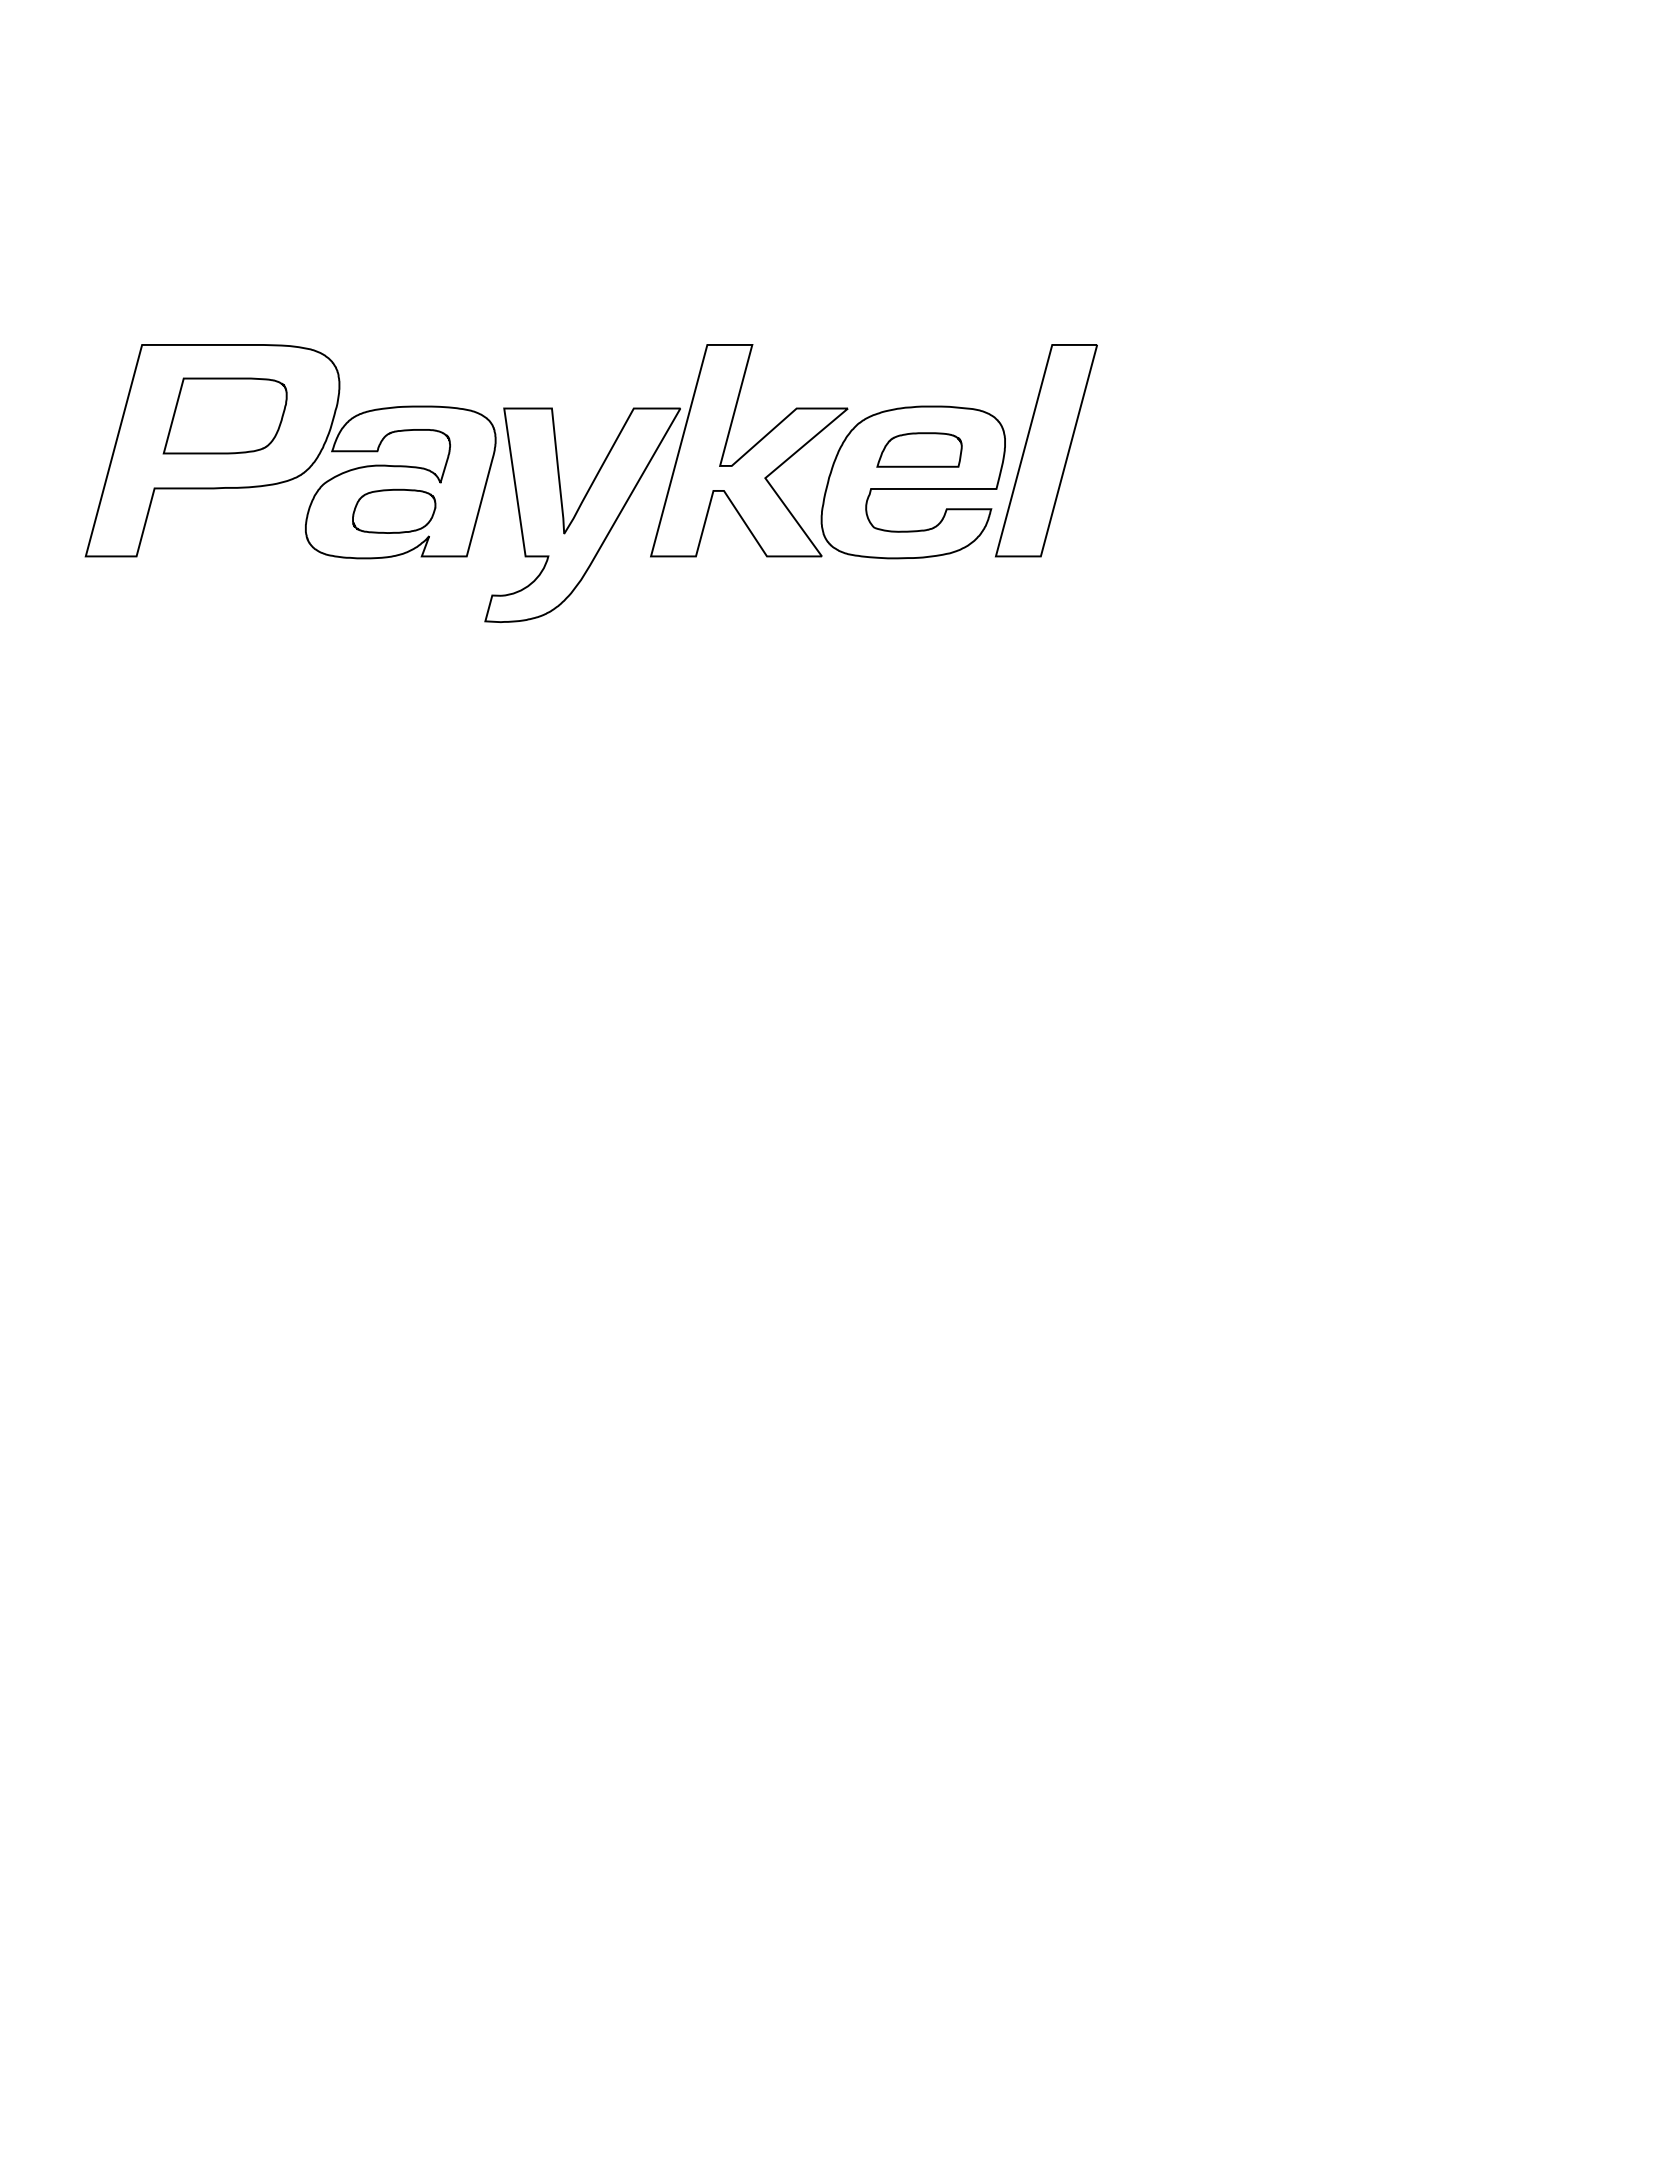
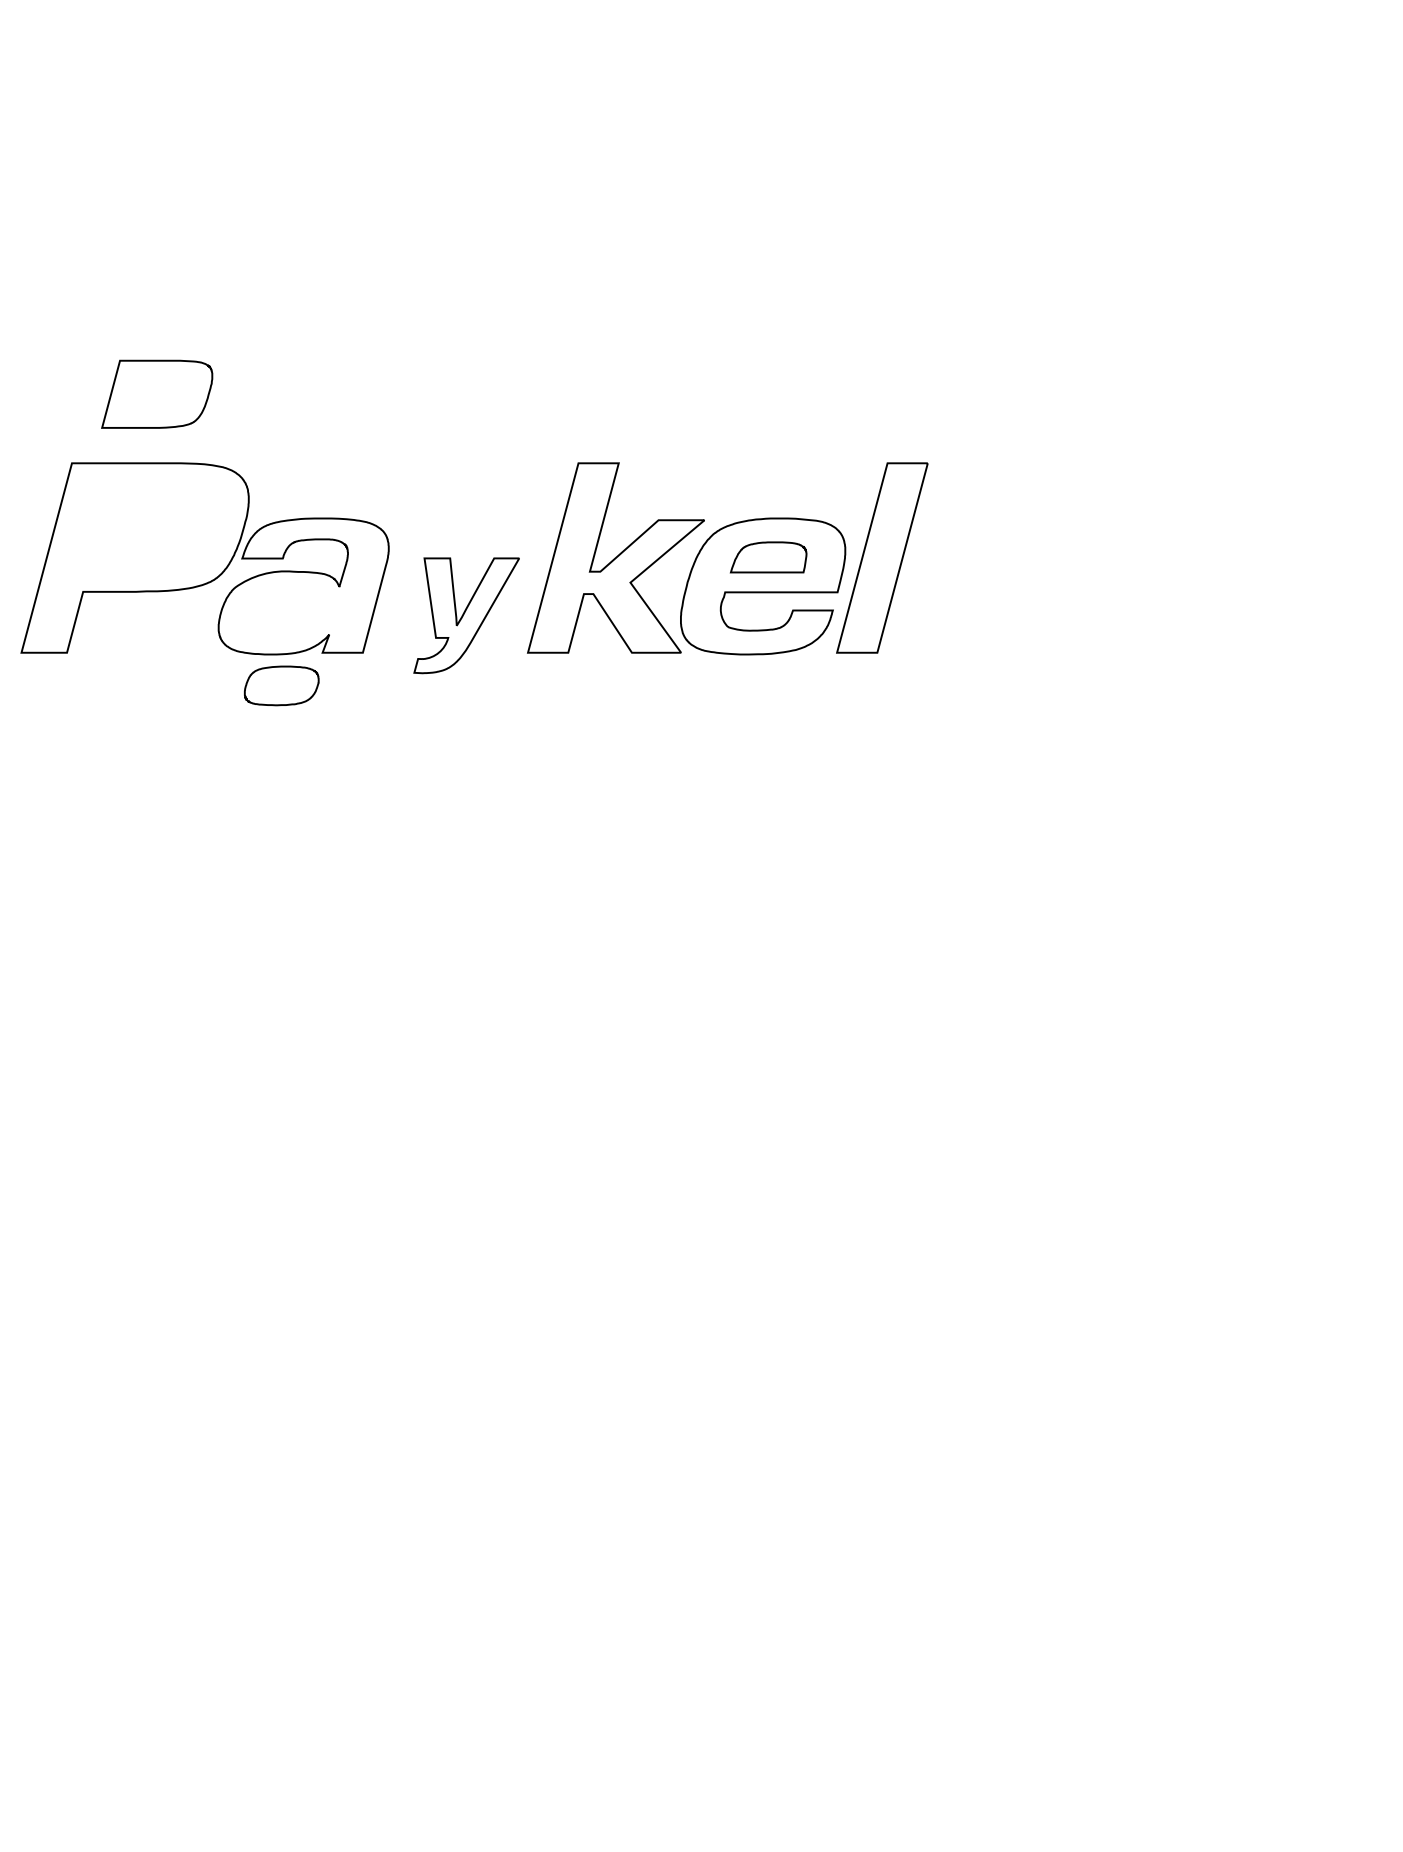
part: (224, 415) -> (156, 393), moved
part: (394, 510) -> (282, 685), moved
part: (582, 514) -> (466, 615), size x0.6

